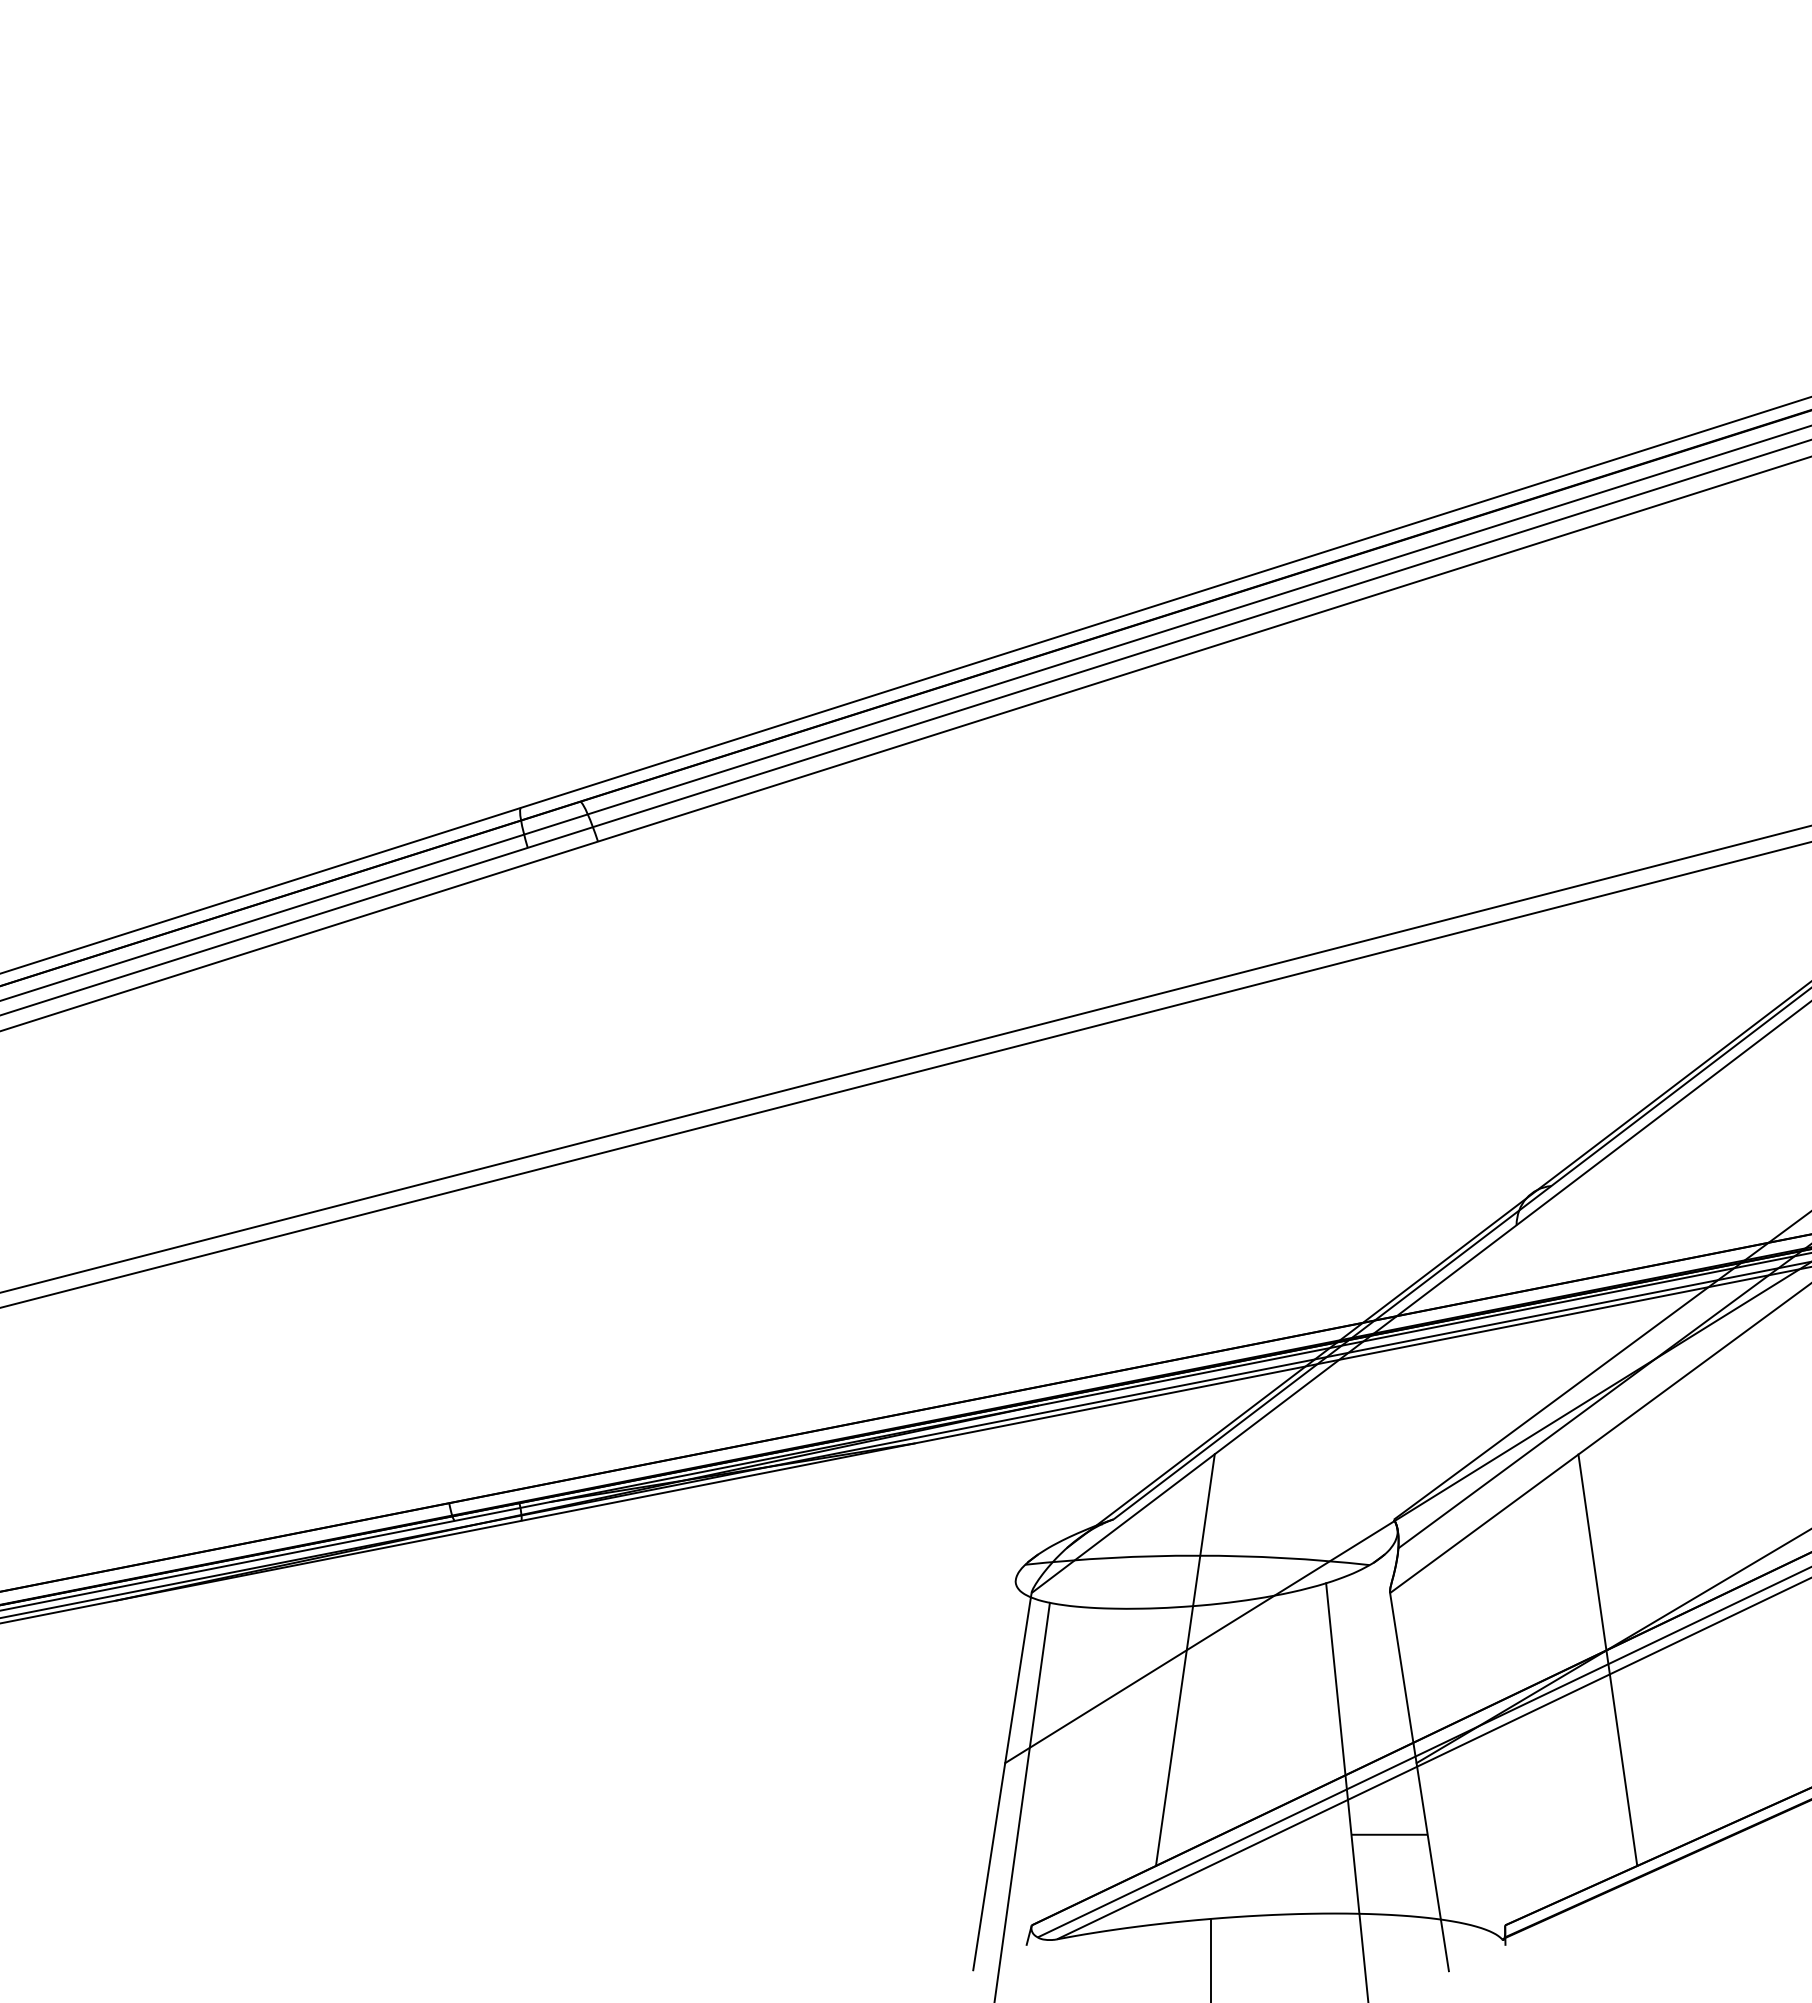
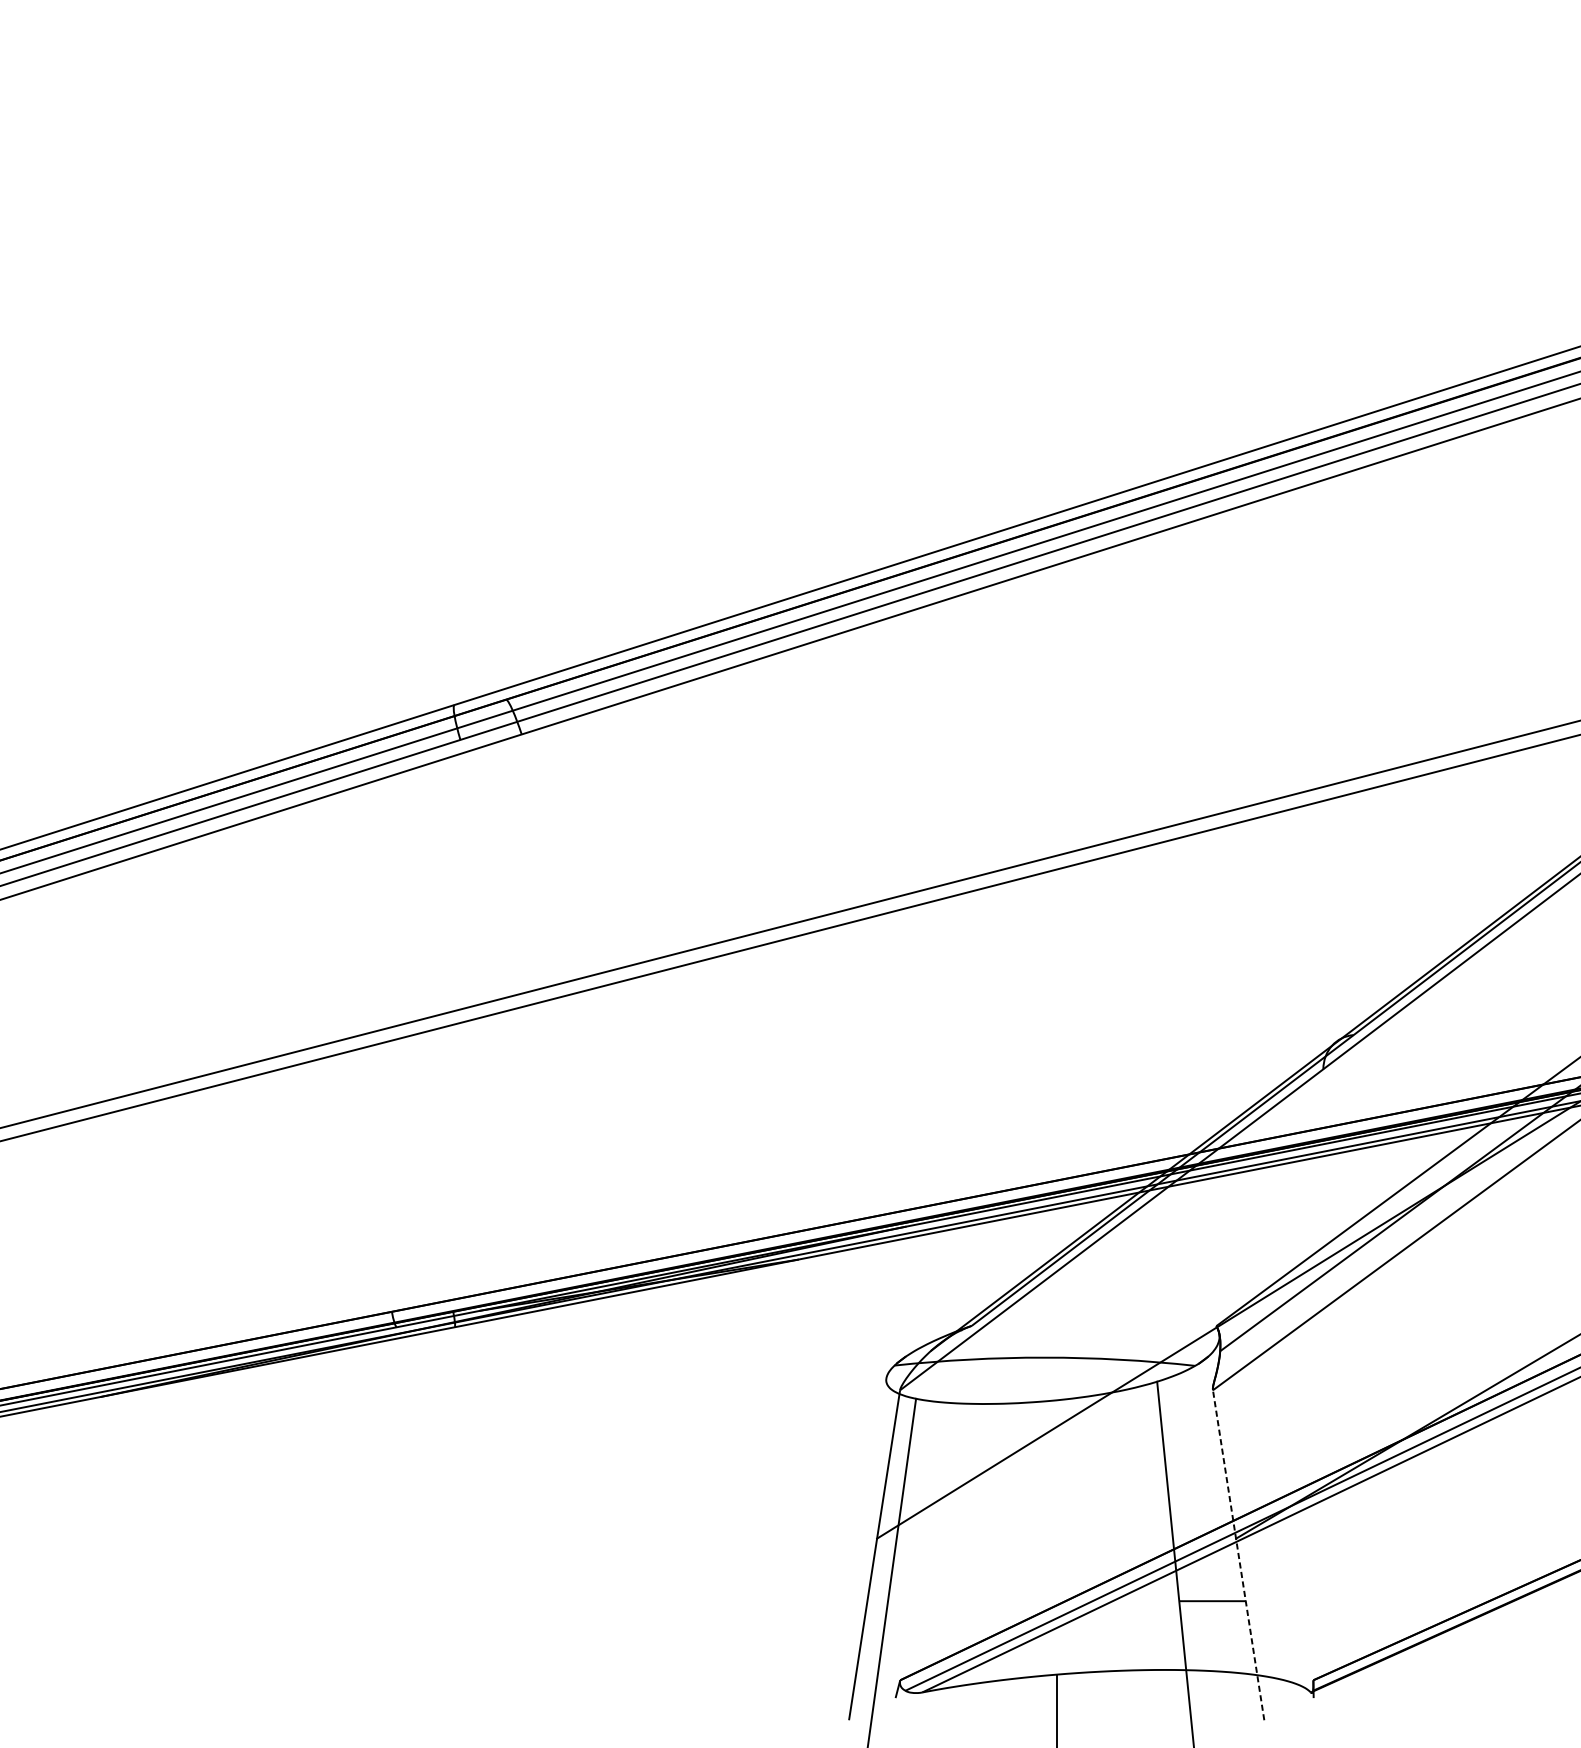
line: (1184, 1659) -> (1033, 1448), removed
line: (1607, 1659) -> (1402, 1448), removed
line: (1419, 1781) -> (1238, 1554), solid -> dashed

